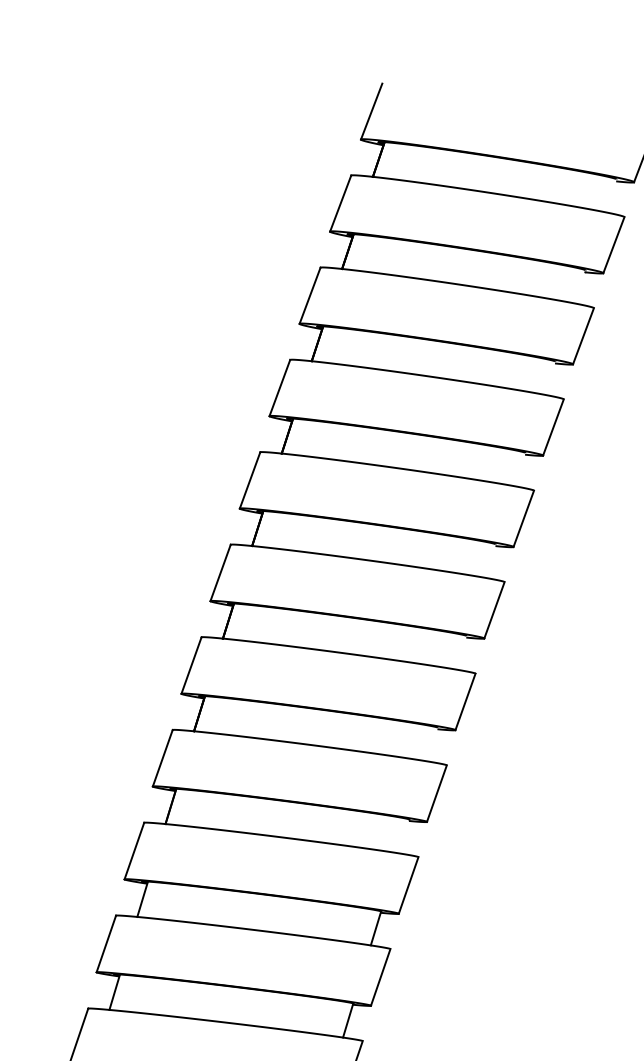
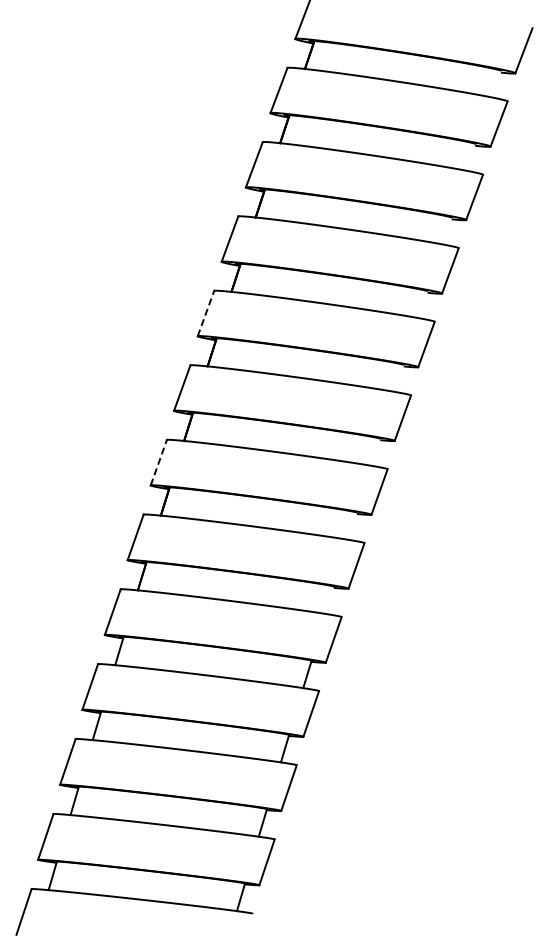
line: (250, 480) -> (206, 313), solid -> dashed
line: (191, 665) -> (158, 462), solid -> dashed

